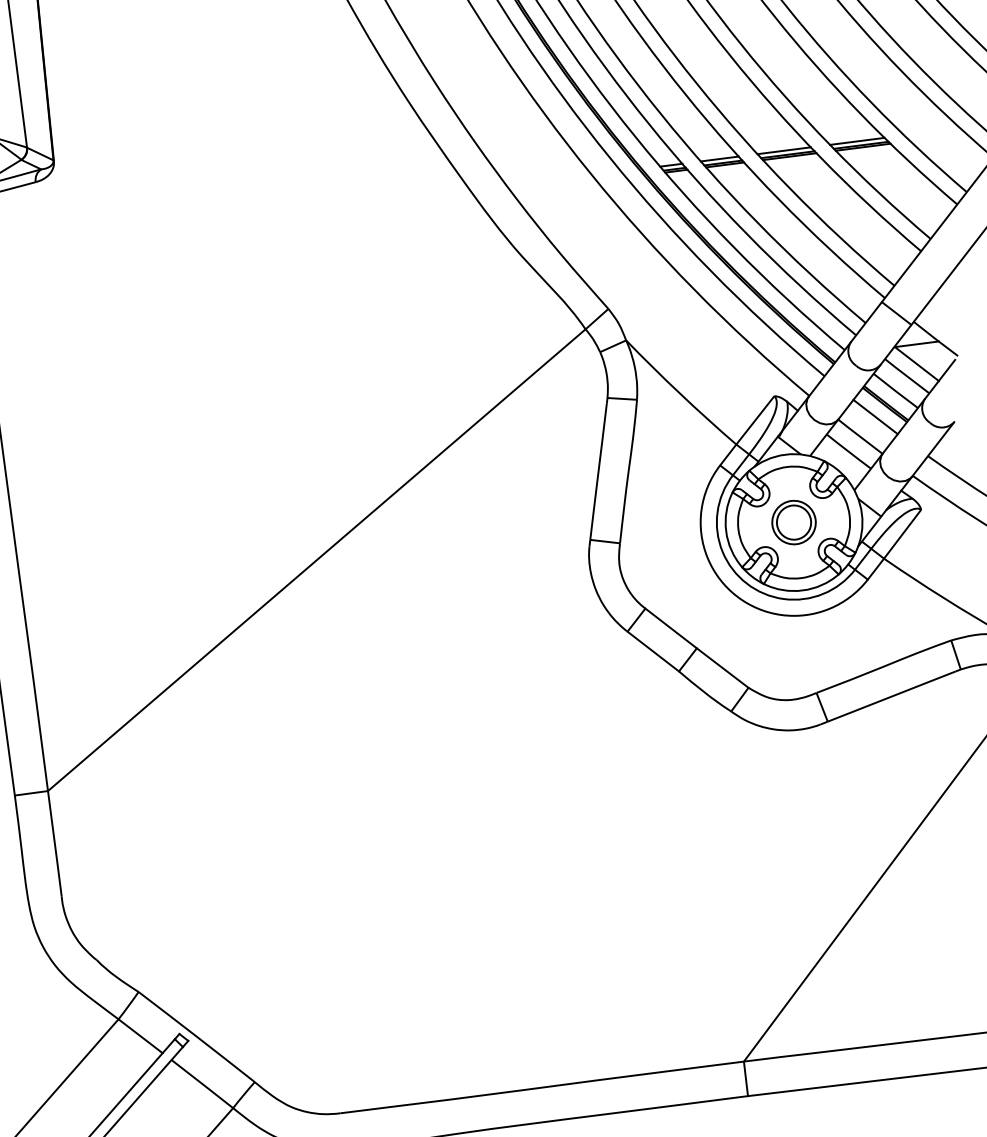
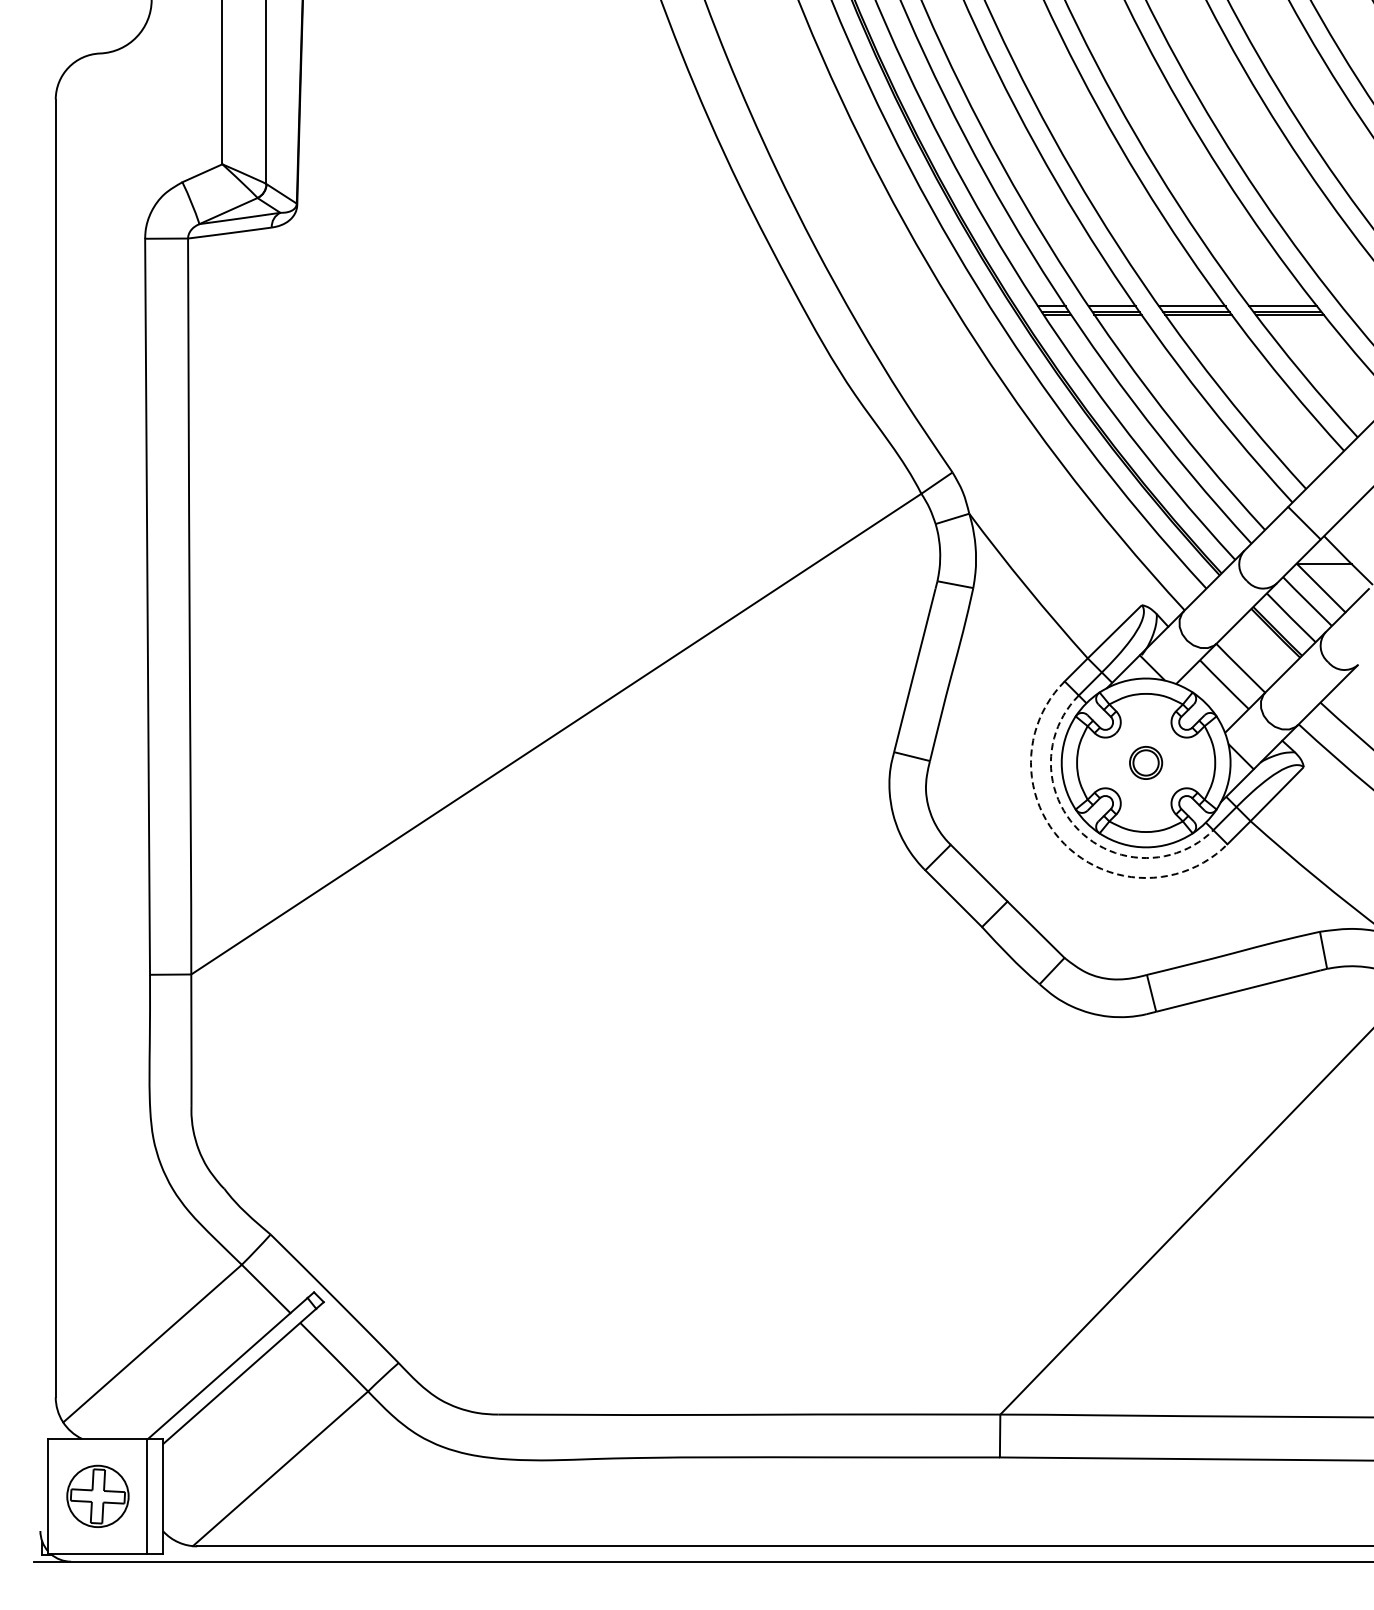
line: (875, 416) -> (1262, 646), removed
part: (793, 522) -> (1145, 762), size x0.6
arc: (746, 583) -> (1078, 830), solid -> dashed
arc: (736, 596) -> (1064, 844), solid -> dashed

